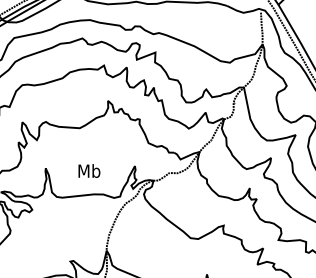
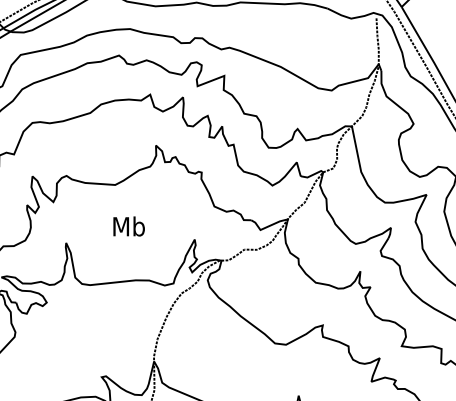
text: (89, 170) -> (129, 225), moved

